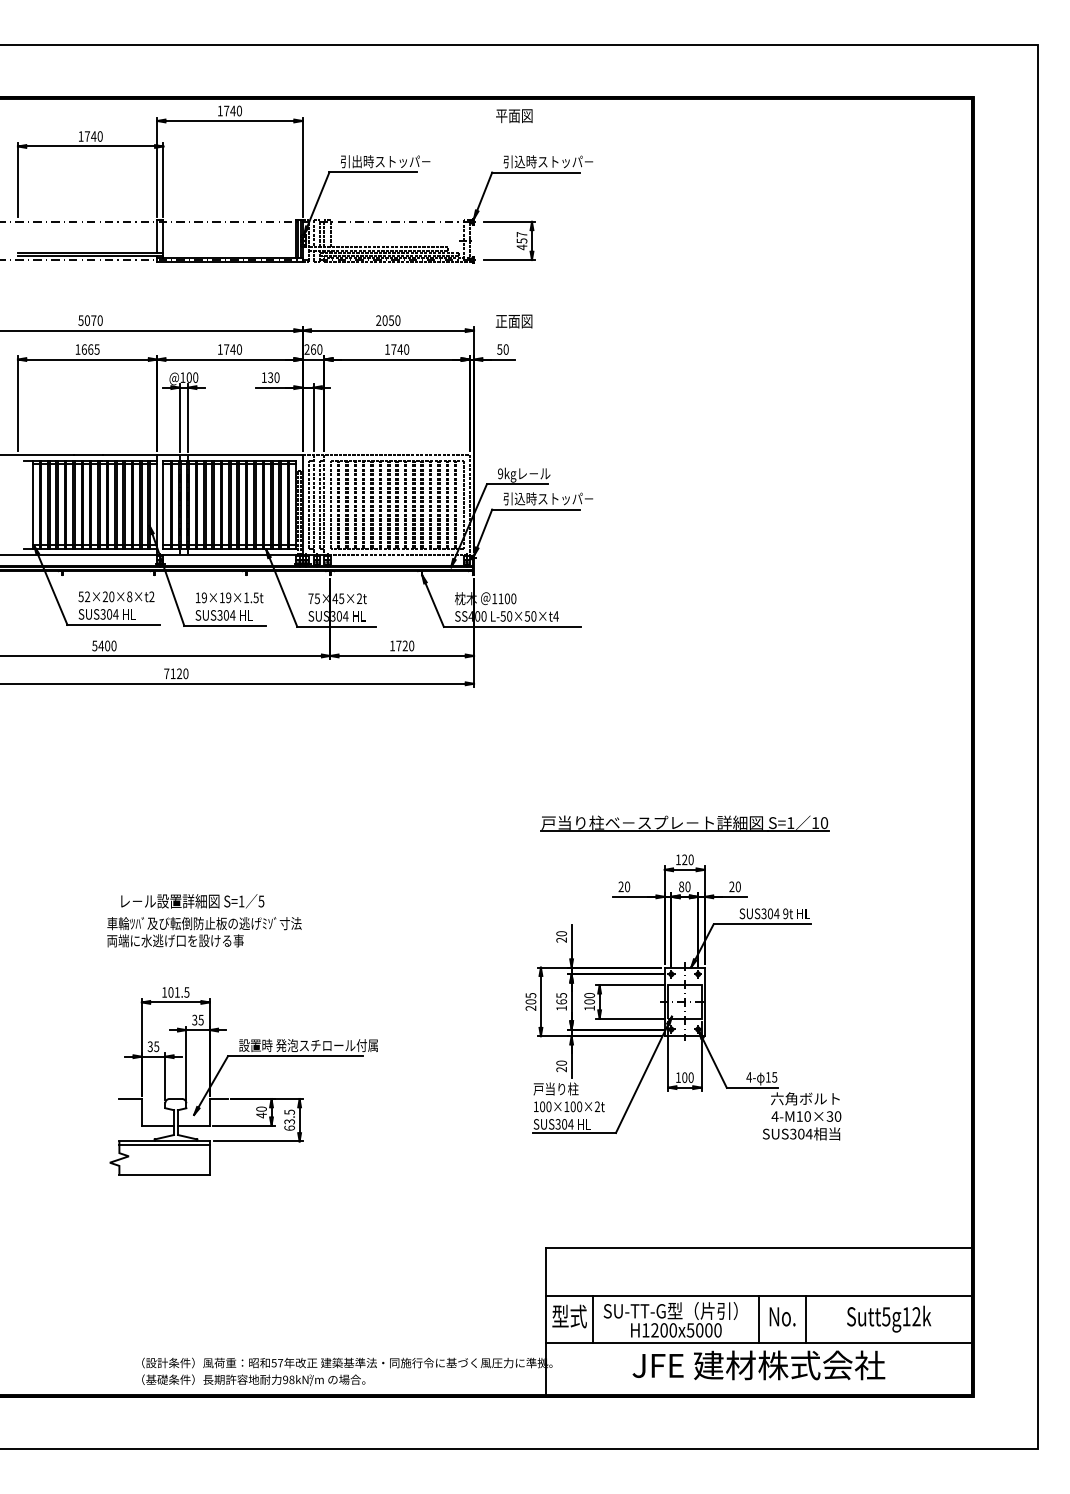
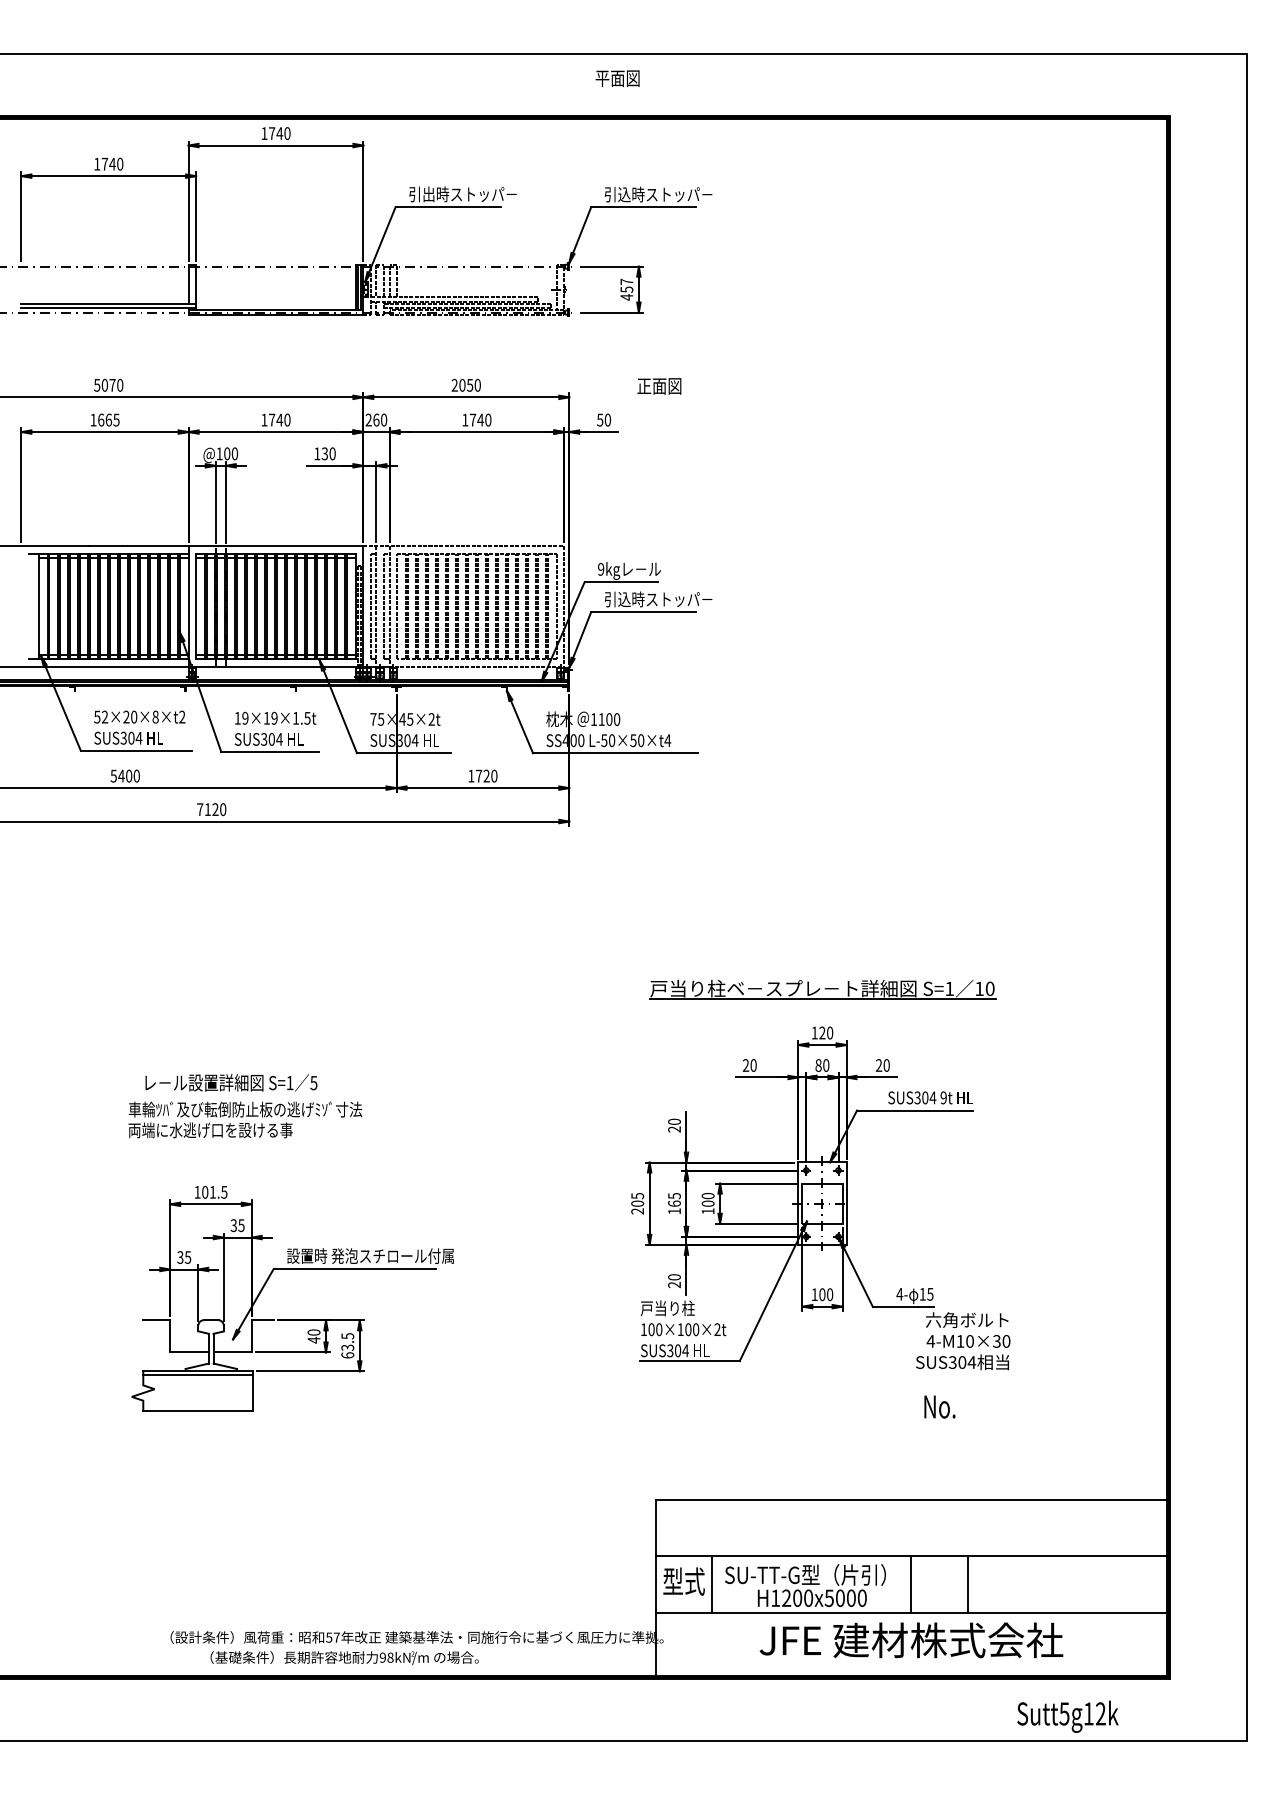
text: (514, 115) -> (617, 78), moved
text: (514, 321) -> (659, 386), moved
text: (782, 1316) -> (939, 1406), moved
text: (888, 1318) -> (1067, 1716), moved
text: (253, 1380) -> (344, 1658), moved

